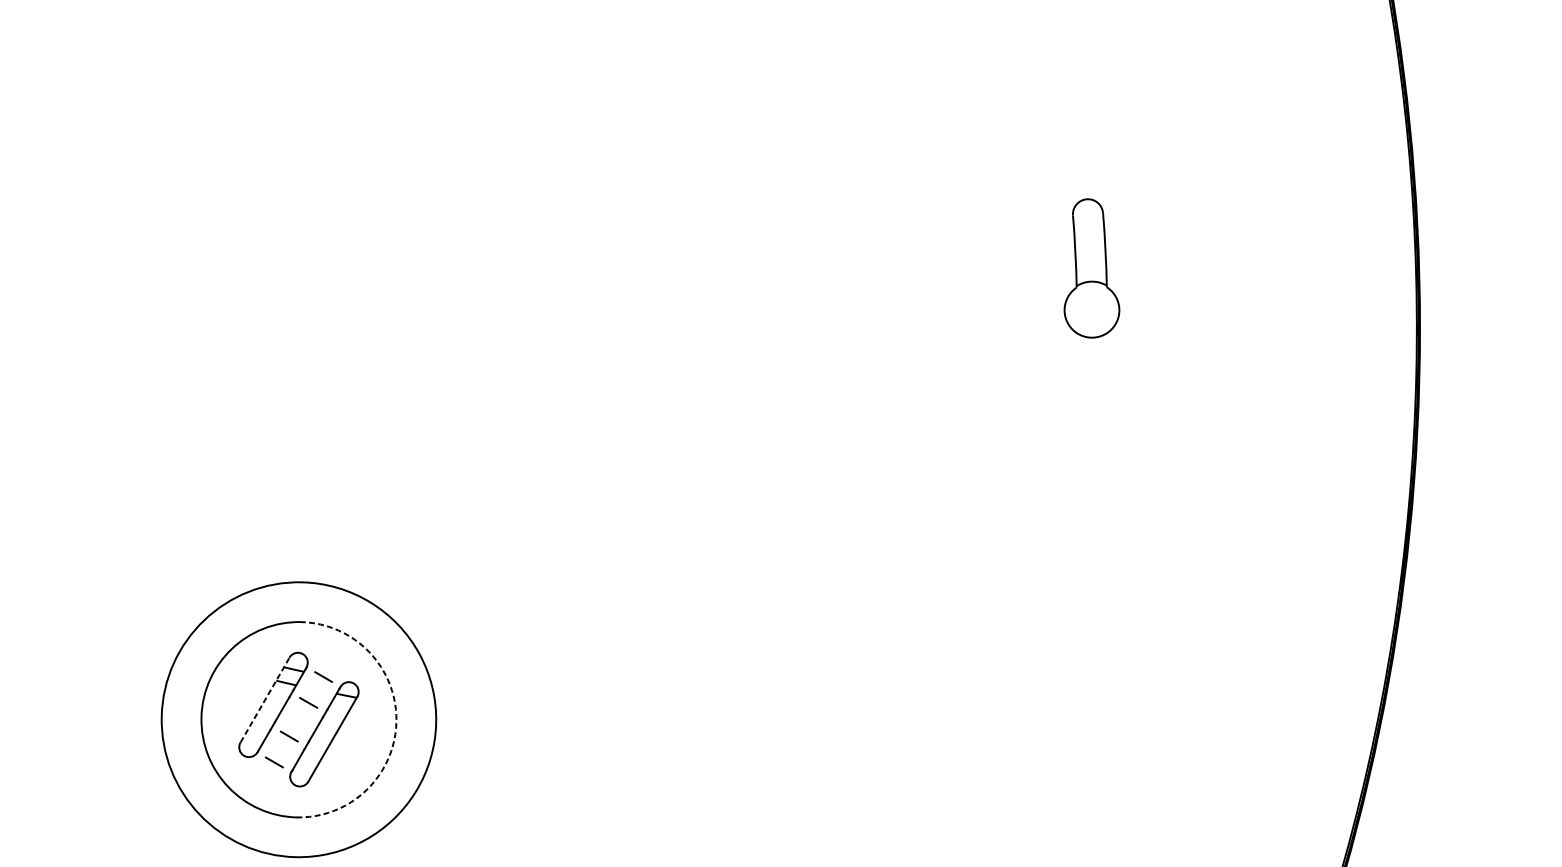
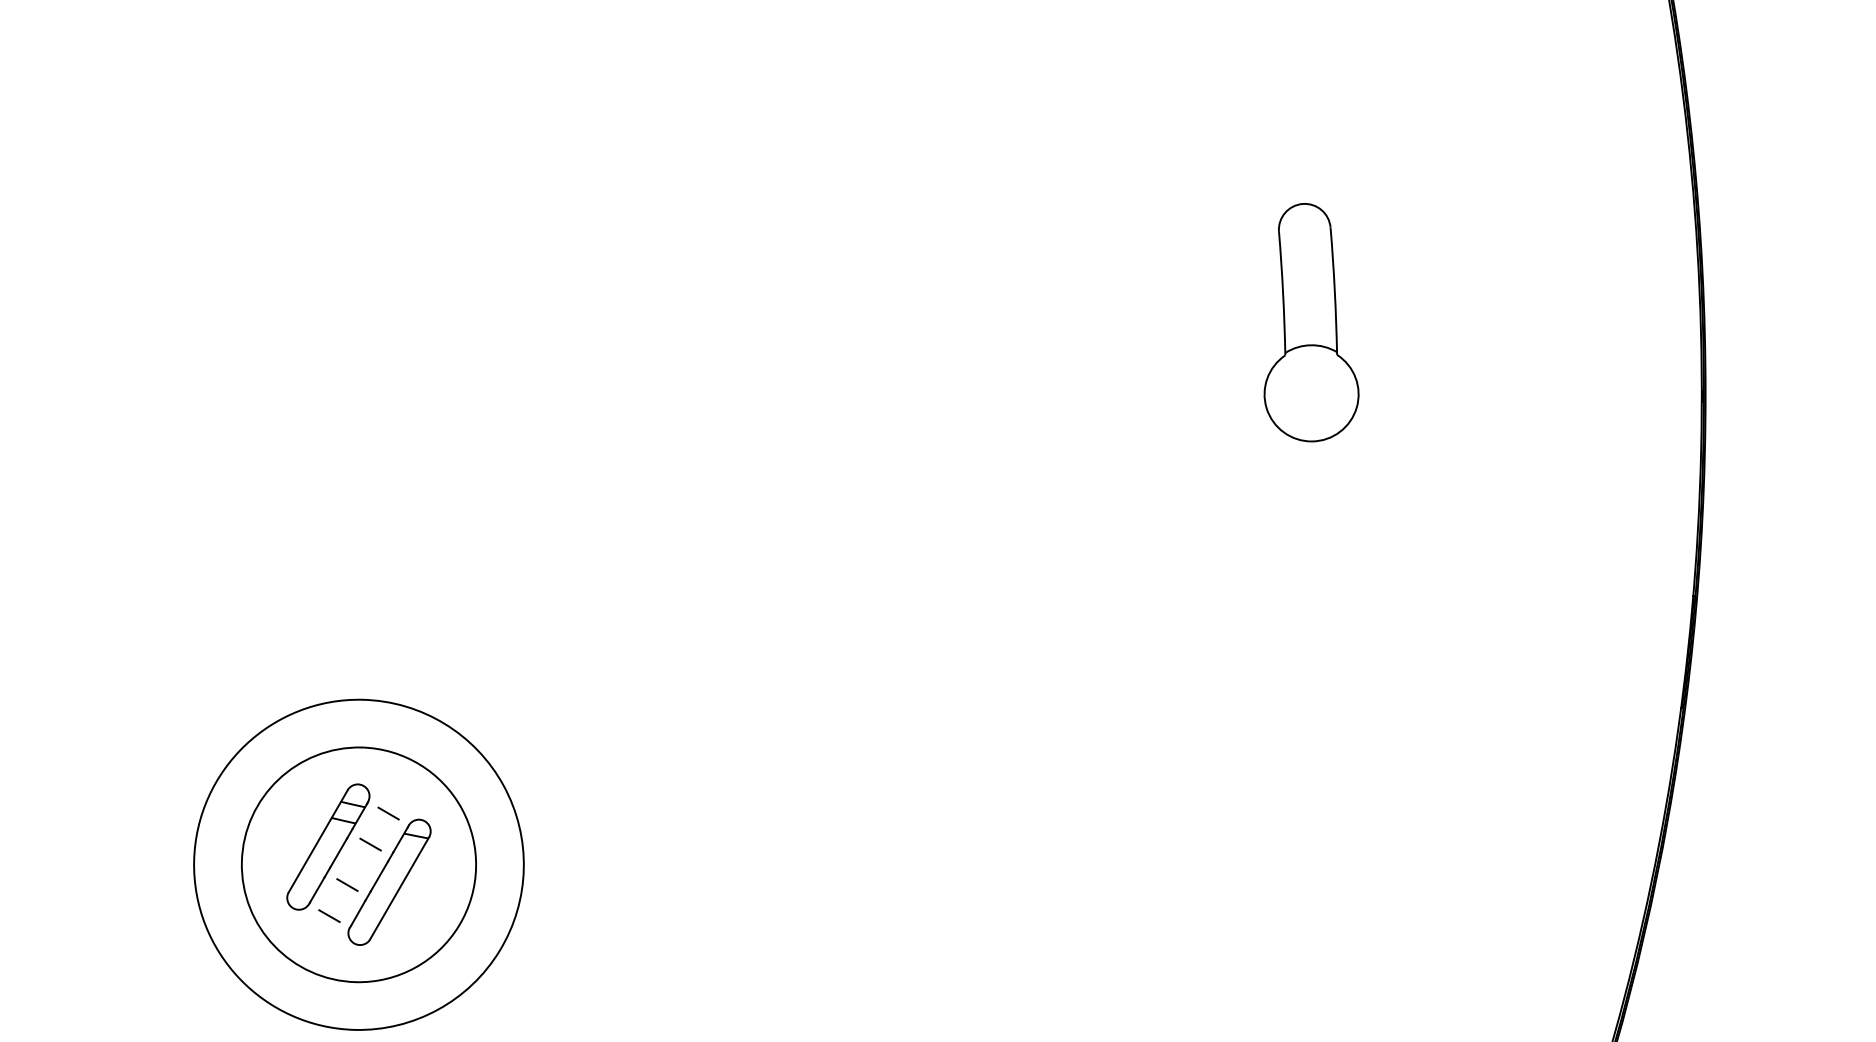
part: (1091, 268) -> (1311, 322), size x1.43
line: (265, 700) -> (318, 841), dashed -> solid
arc: (396, 721) -> (476, 867), dashed -> solid

